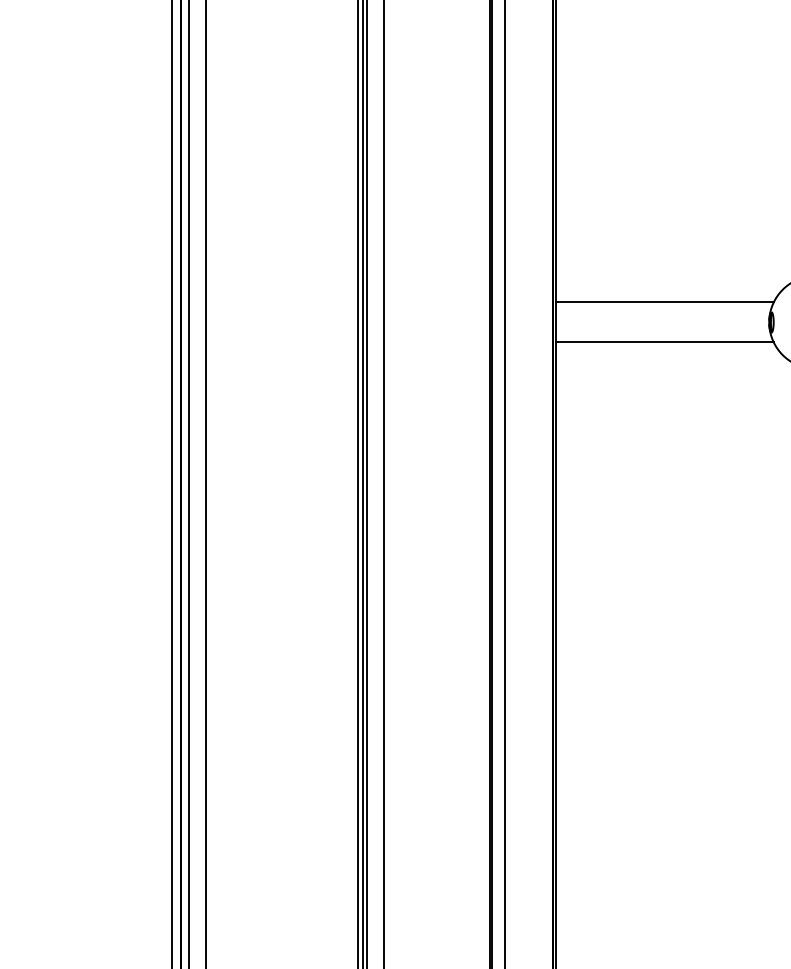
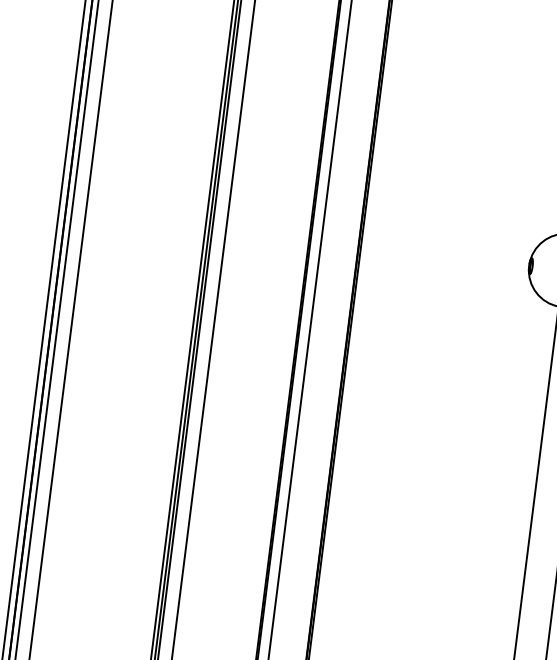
line: (664, 302) -> (448, 239), removed
line: (664, 342) -> (444, 271), removed

